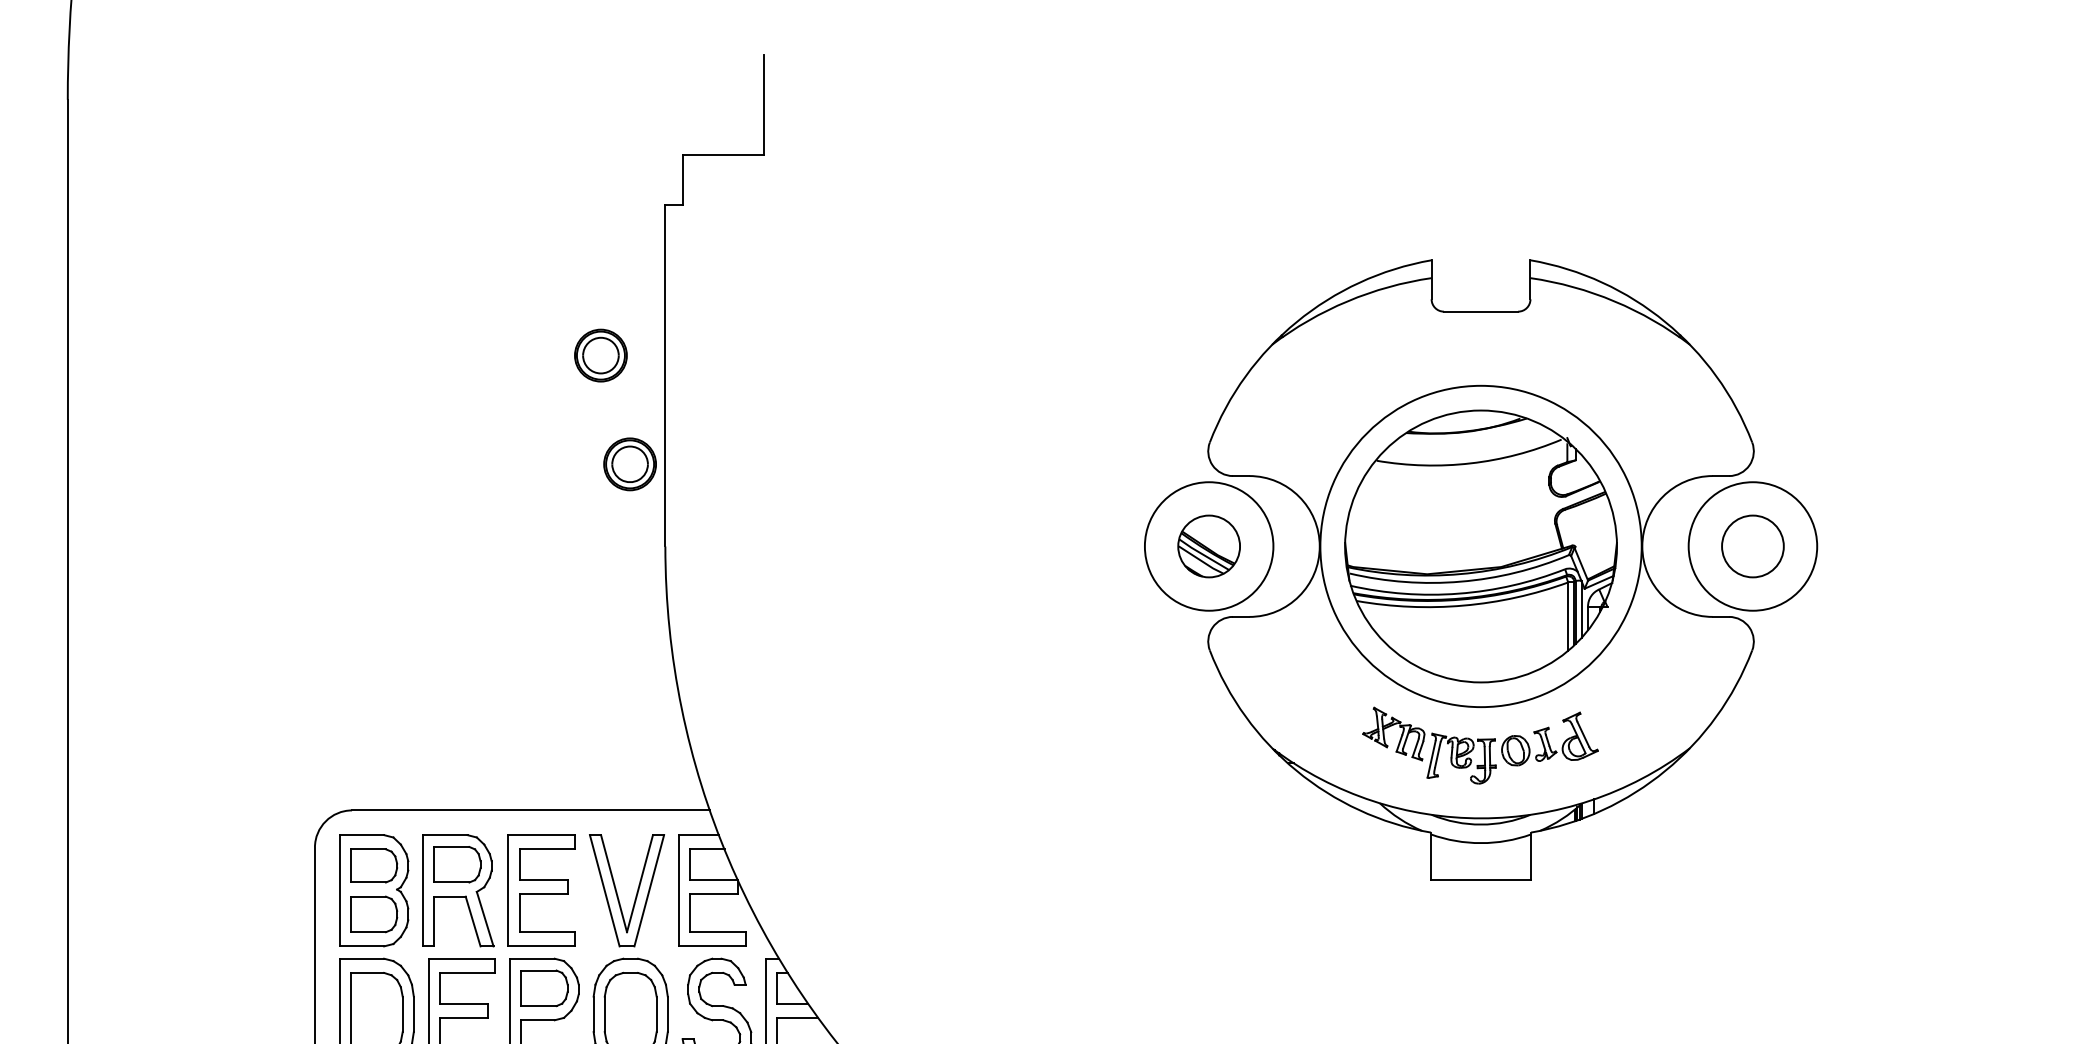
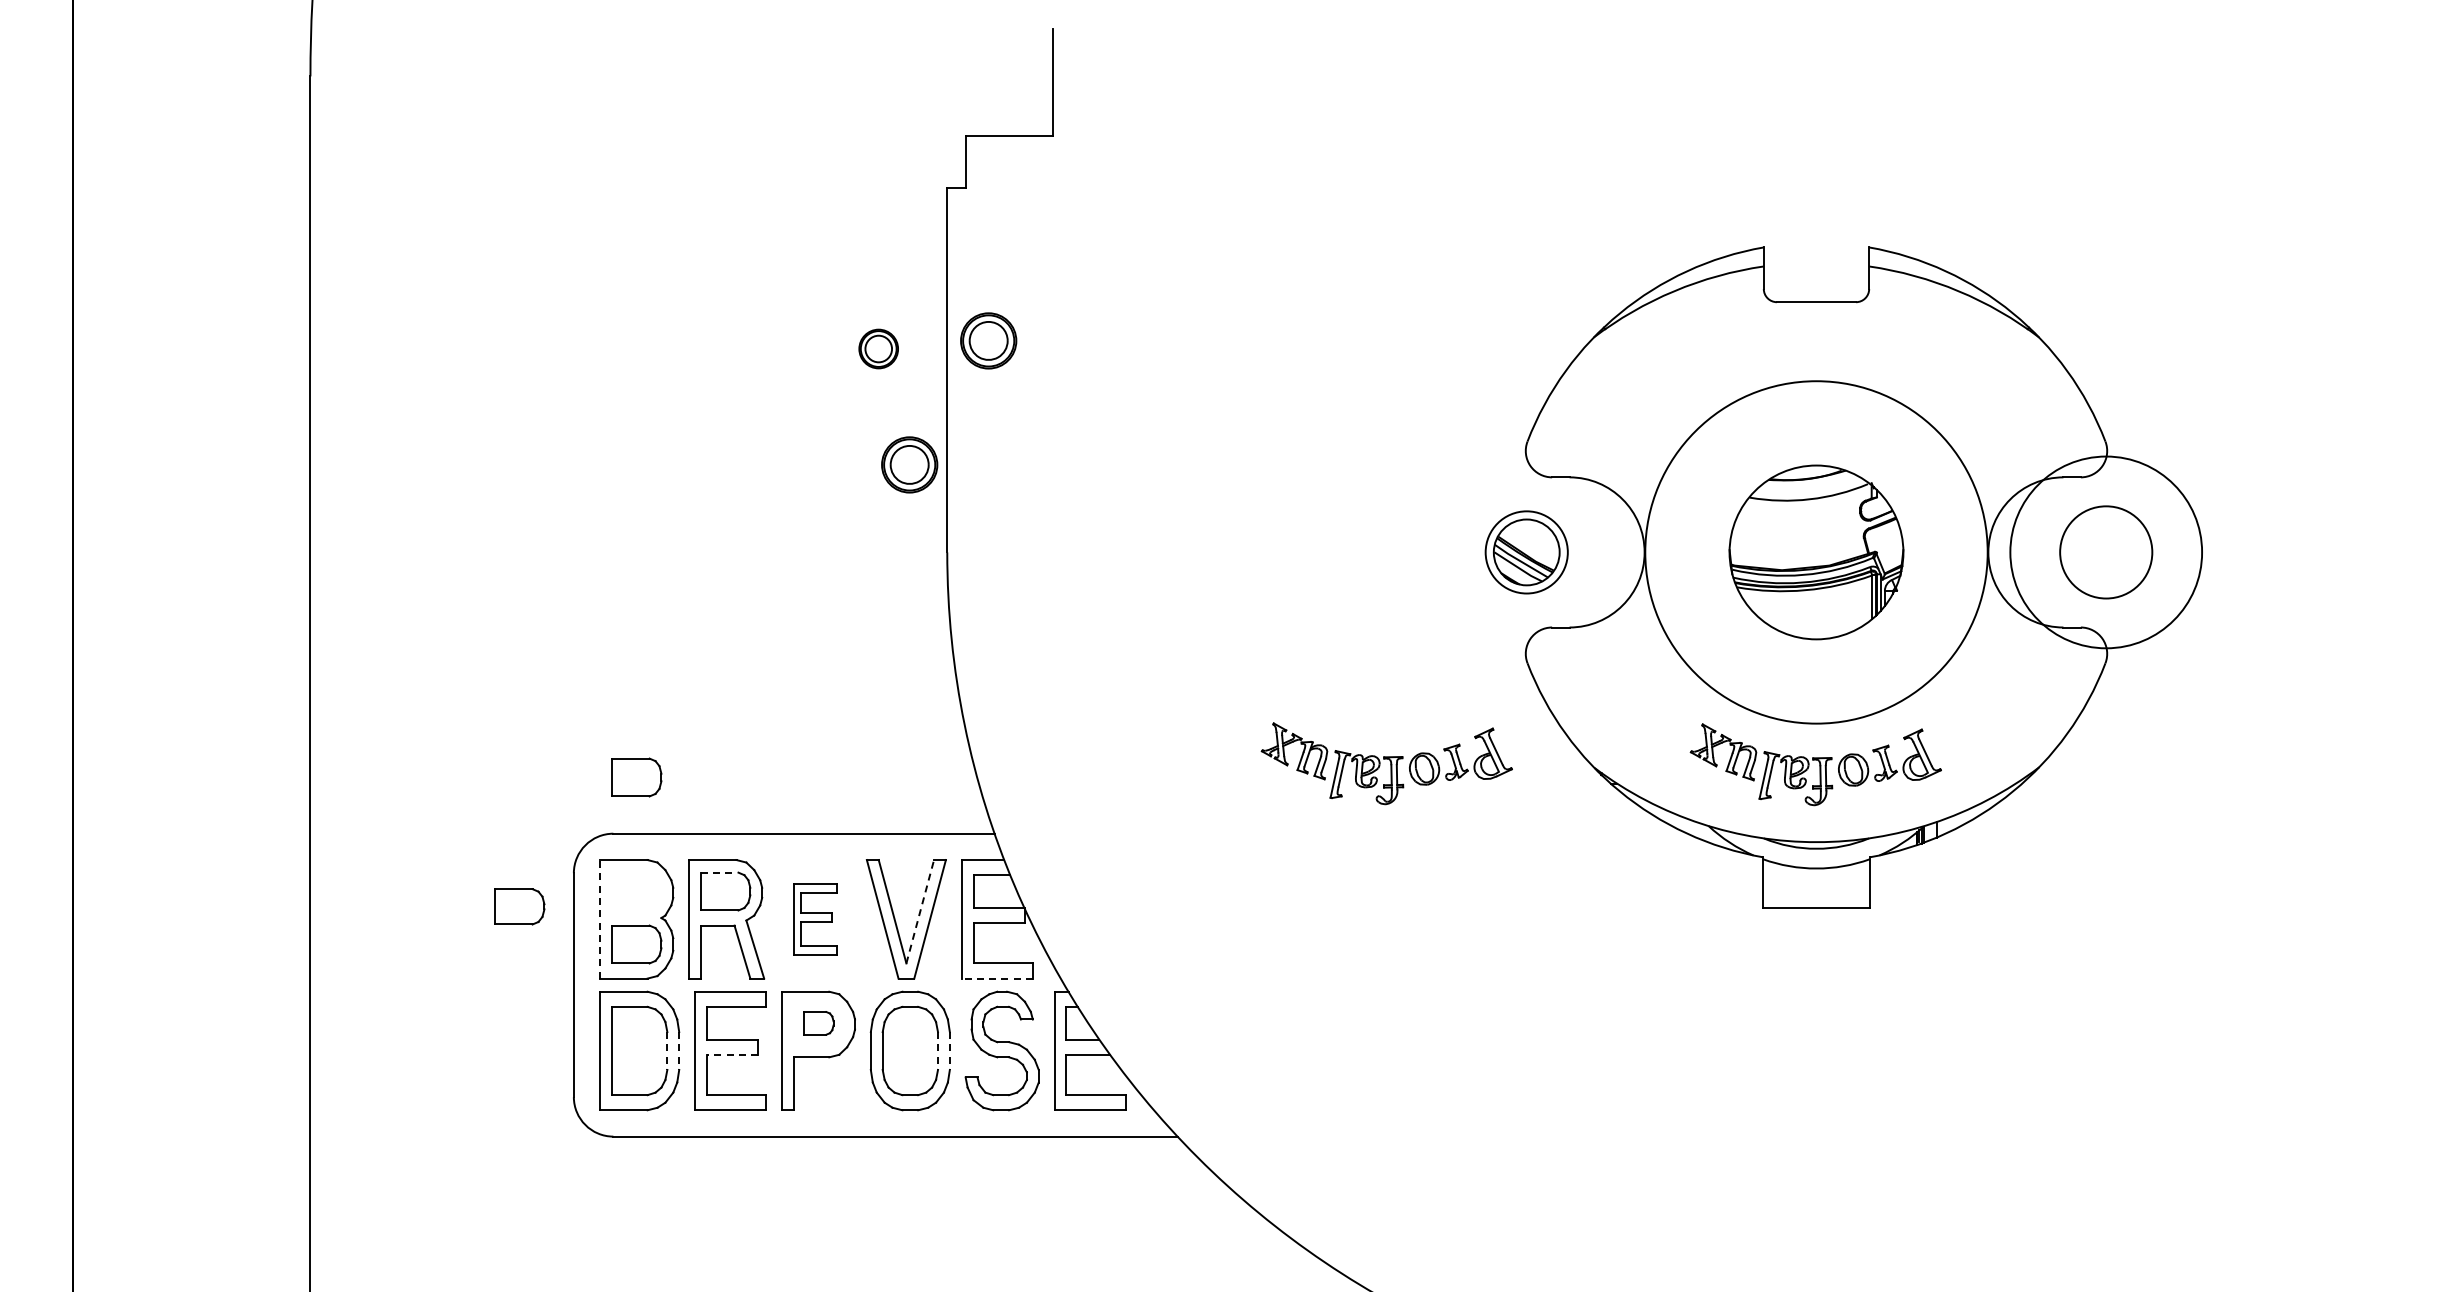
part: (704, 347) -> (988, 340), added
part: (600, 355) -> (878, 348), size x0.7
circle: (1208, 545) -> (1526, 551), size x0.6
circle: (1752, 545) -> (2105, 551), size x1.4
part: (1481, 546) -> (1816, 552), size x0.6
circle: (1753, 546) -> (2106, 552), size x1.4
part: (1077, 744) -> (1386, 763), added
part: (373, 757) -> (636, 777), added
line: (451, 846) -> (719, 872), solid -> dashed
part: (373, 865) -> (519, 906), moved
line: (640, 883) -> (920, 911), solid -> dashed
line: (339, 890) -> (600, 918), solid -> dashed
part: (541, 890) -> (815, 919), size x0.6
line: (712, 946) -> (997, 978), solid -> dashed
part: (544, 988) -> (818, 1023), size x0.6
line: (402, 1014) -> (667, 1051), solid -> dashed
line: (414, 1014) -> (679, 1051), solid -> dashed
line: (657, 1014) -> (938, 1051), solid -> dashed
line: (667, 1014) -> (949, 1051), solid -> dashed
line: (463, 1017) -> (732, 1054), solid -> dashed

